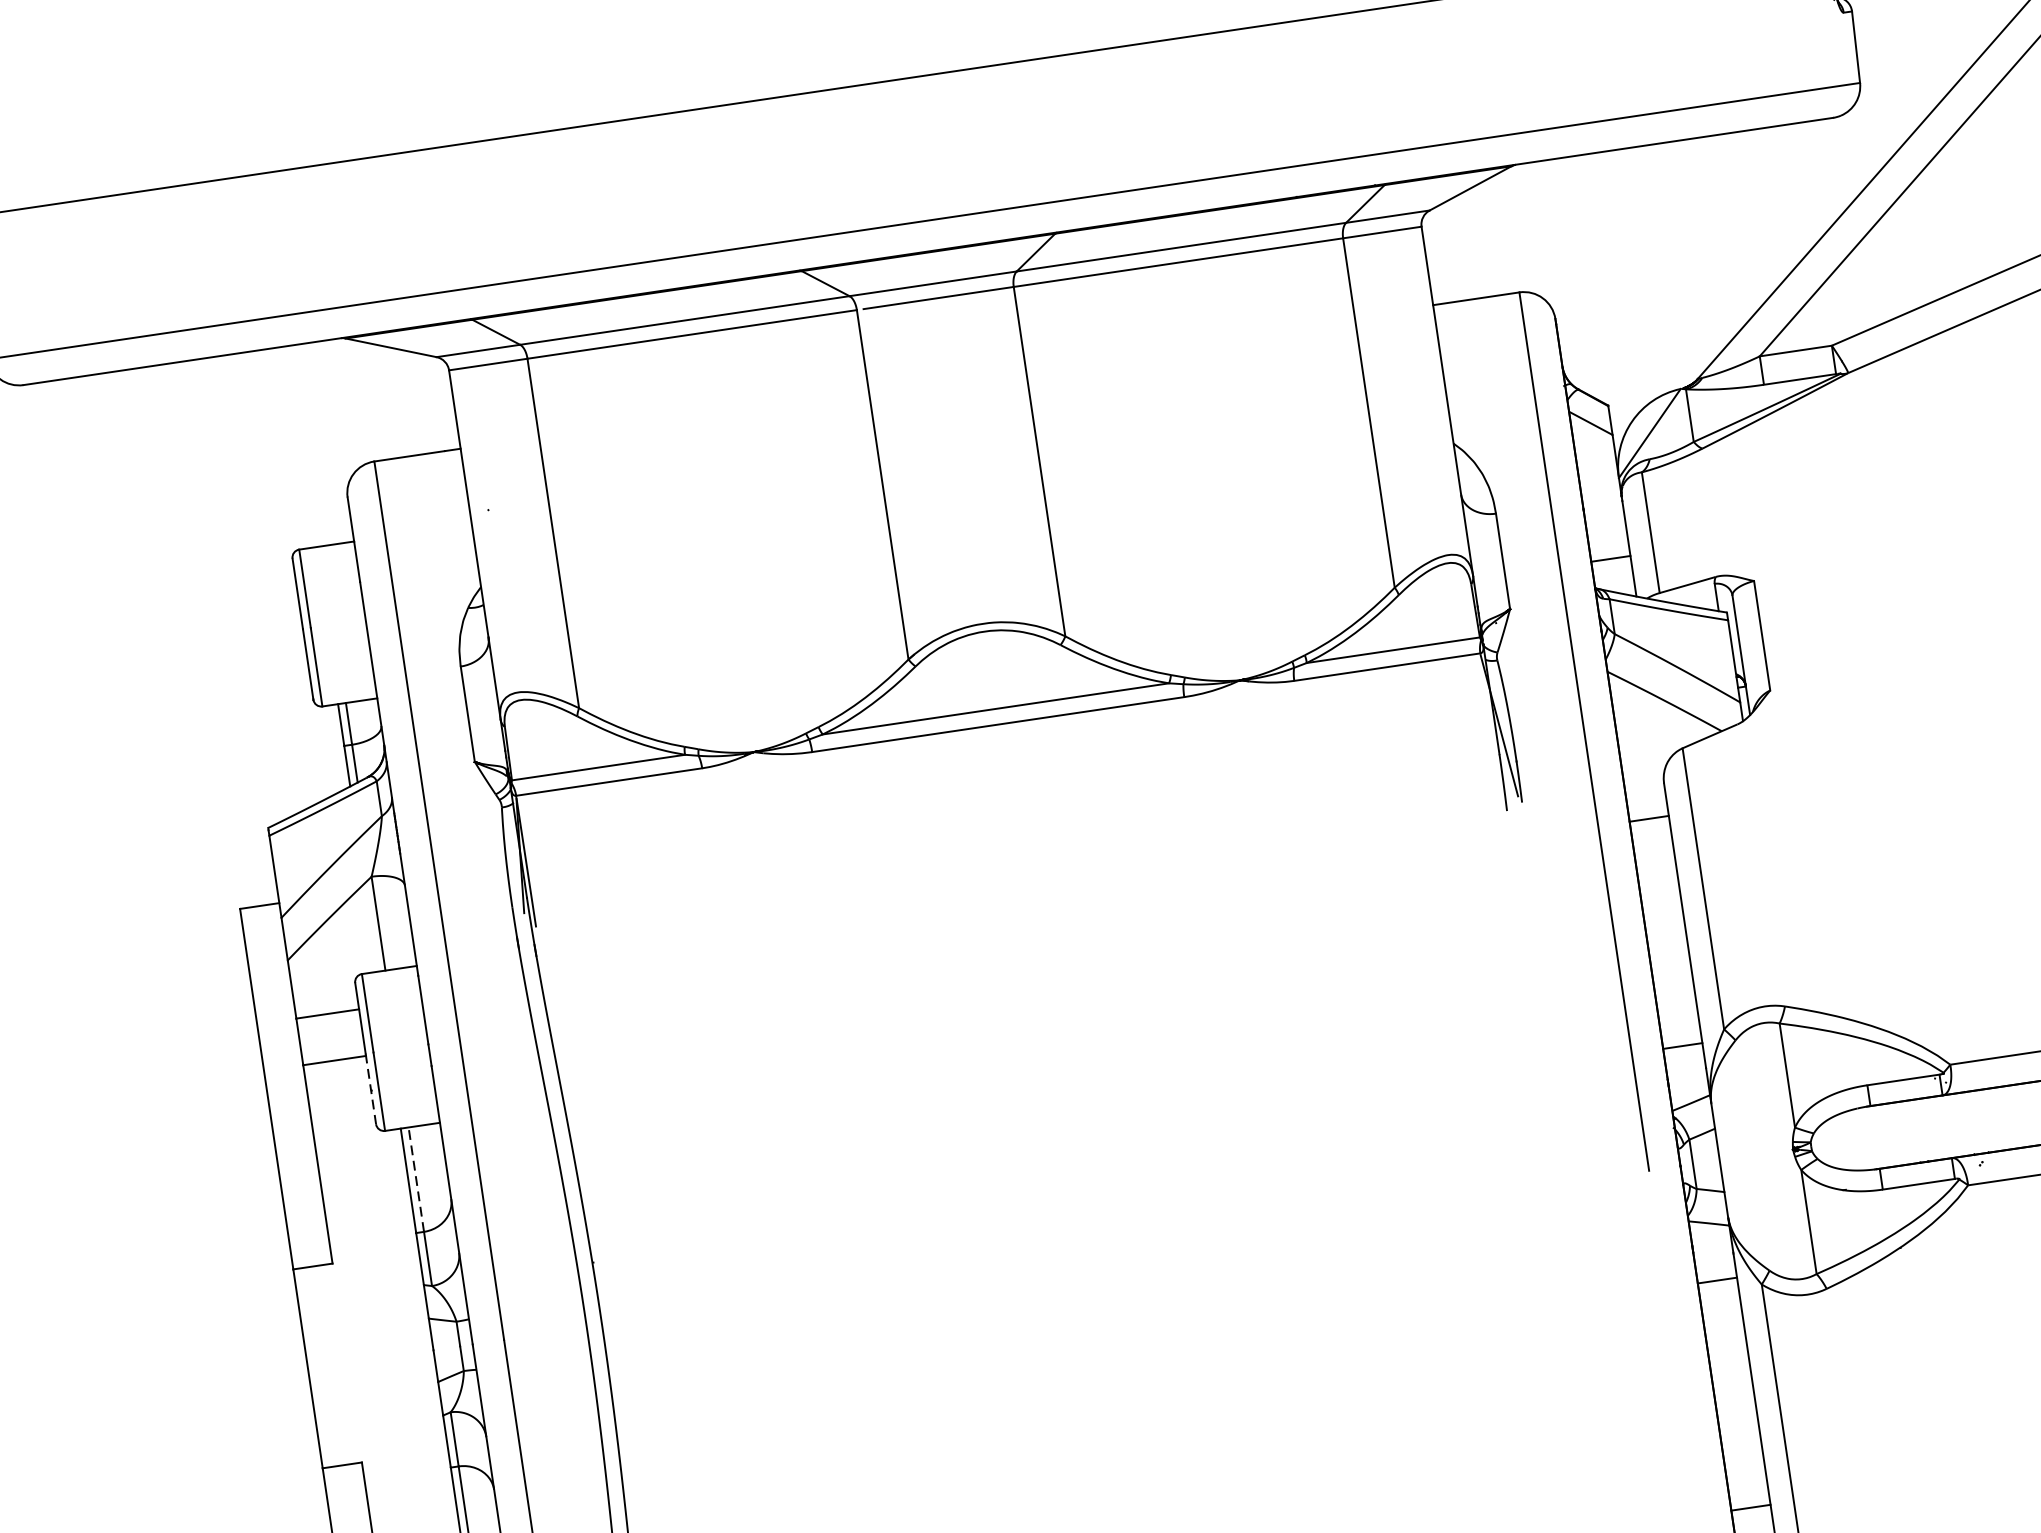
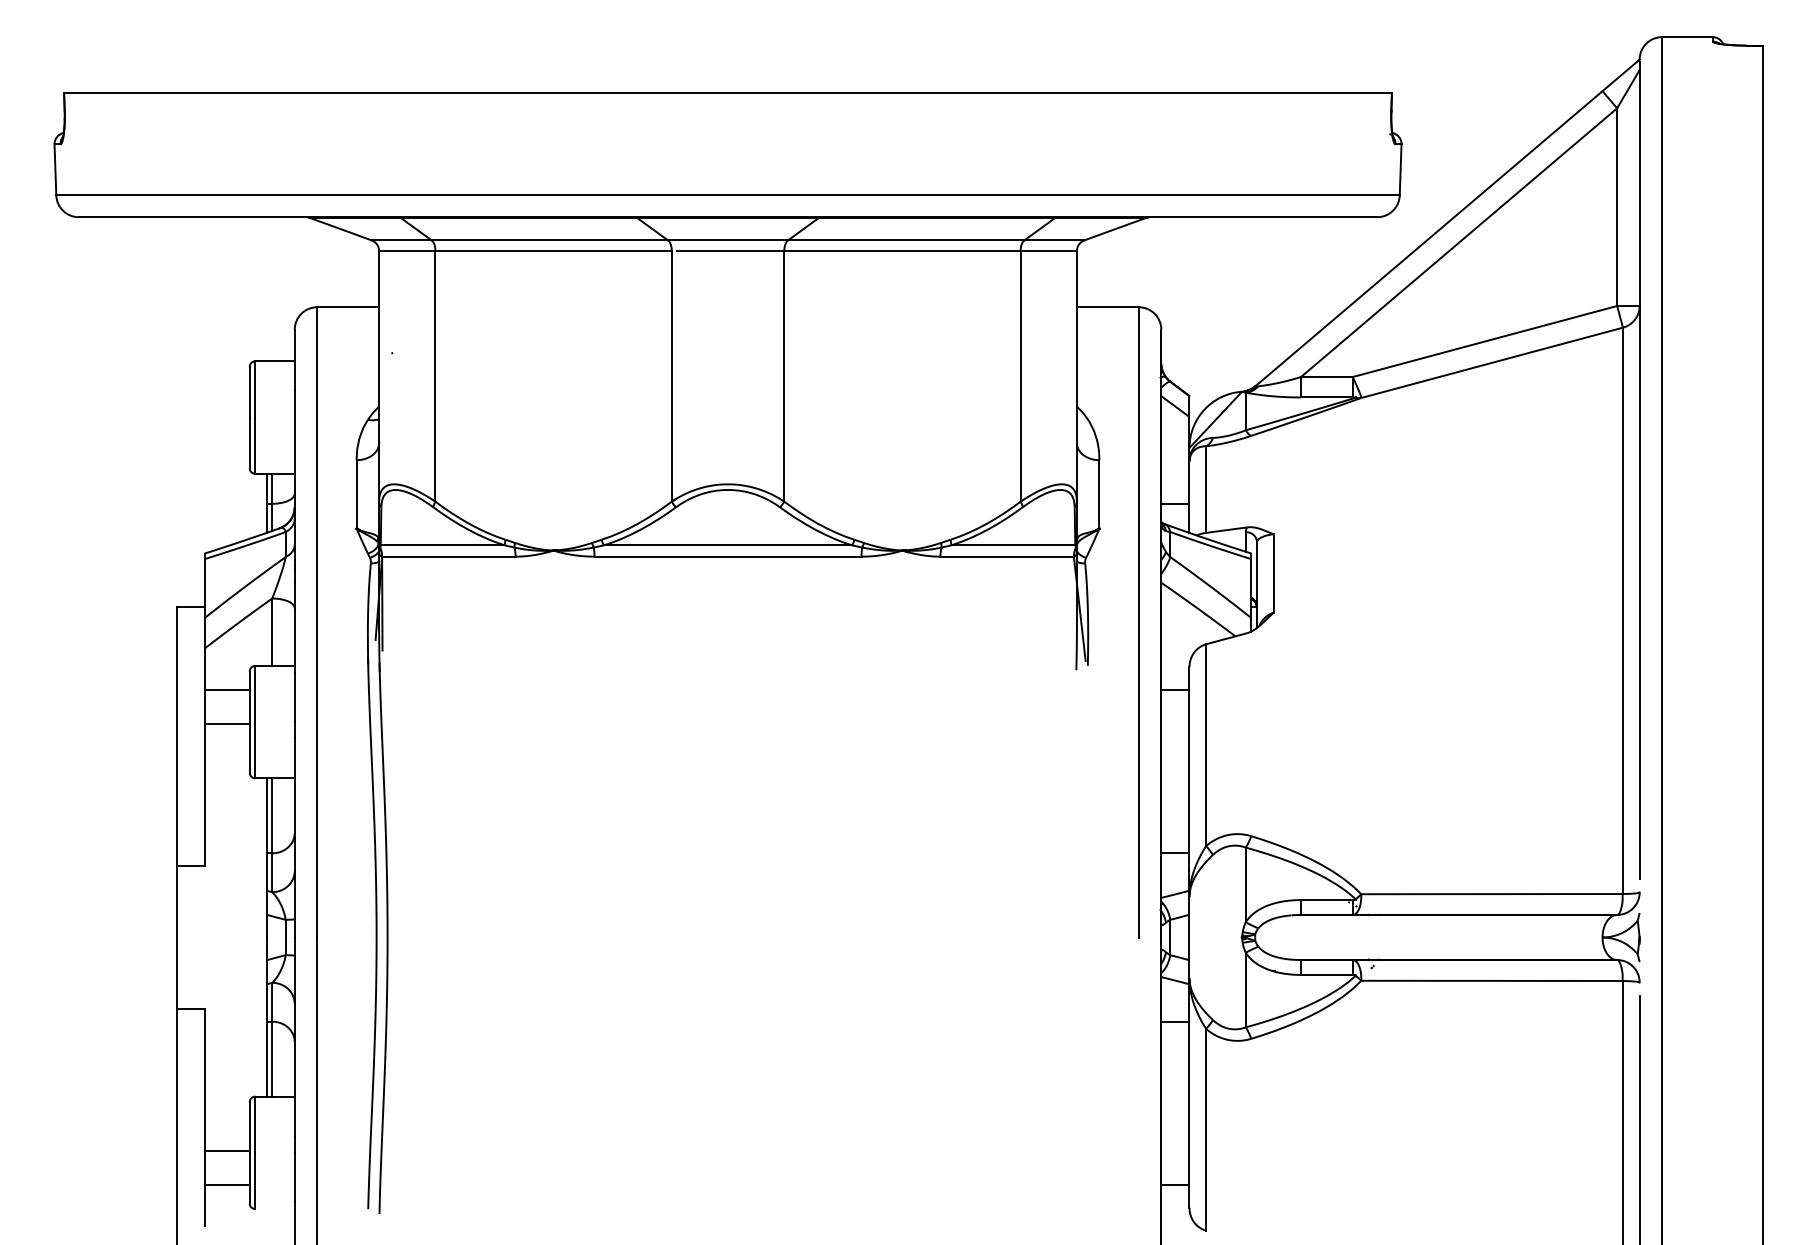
line: (370, 1089) -> (249, 747), dashed -> solid
line: (416, 1179) -> (272, 815), dashed -> solid

